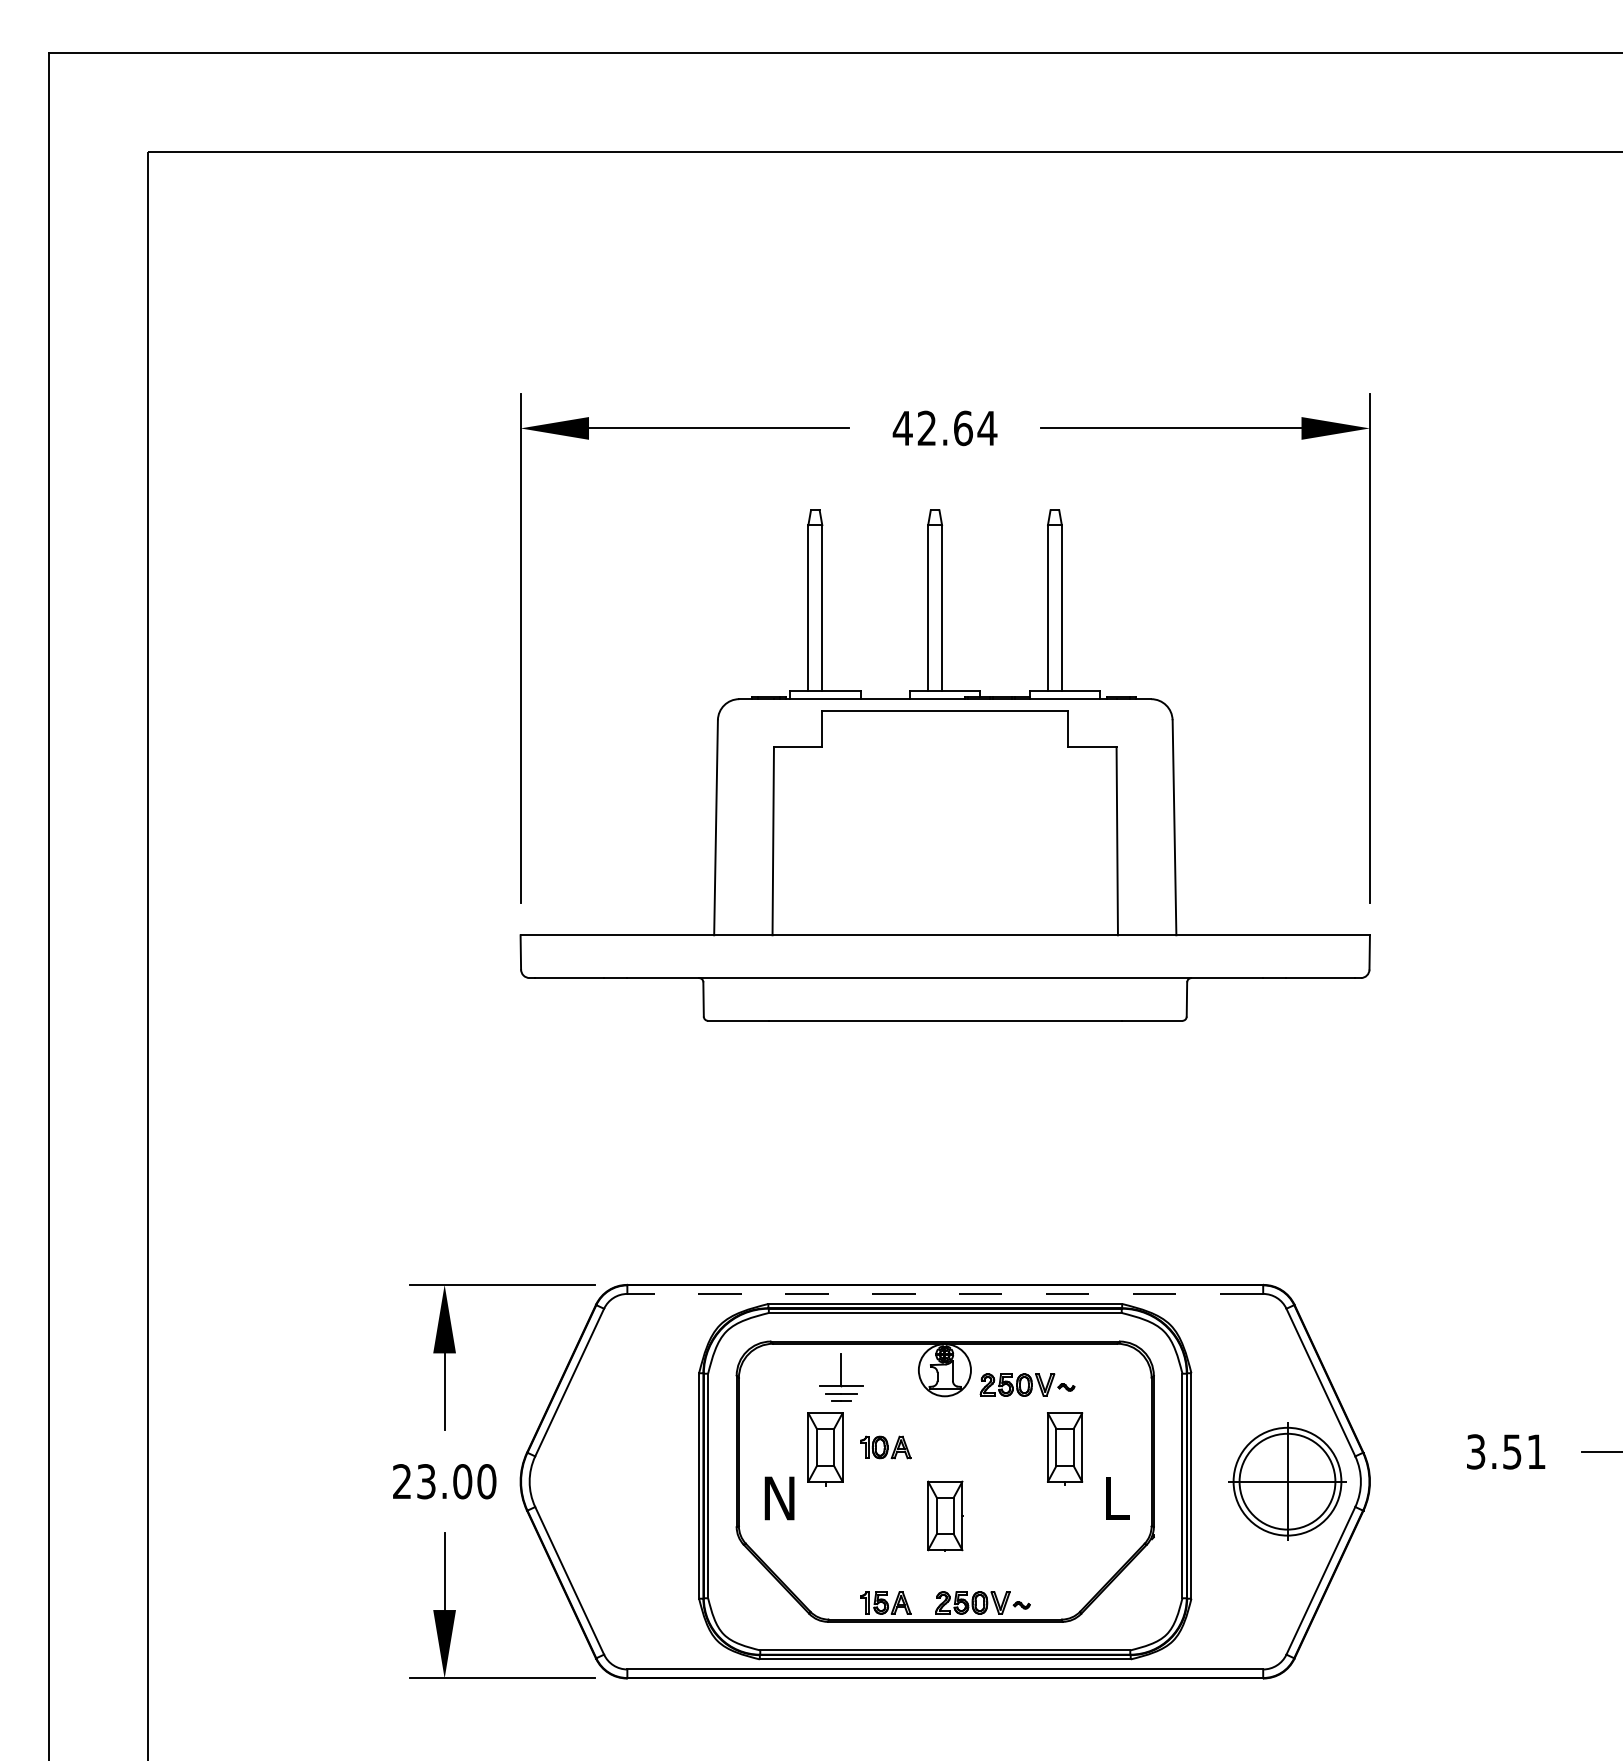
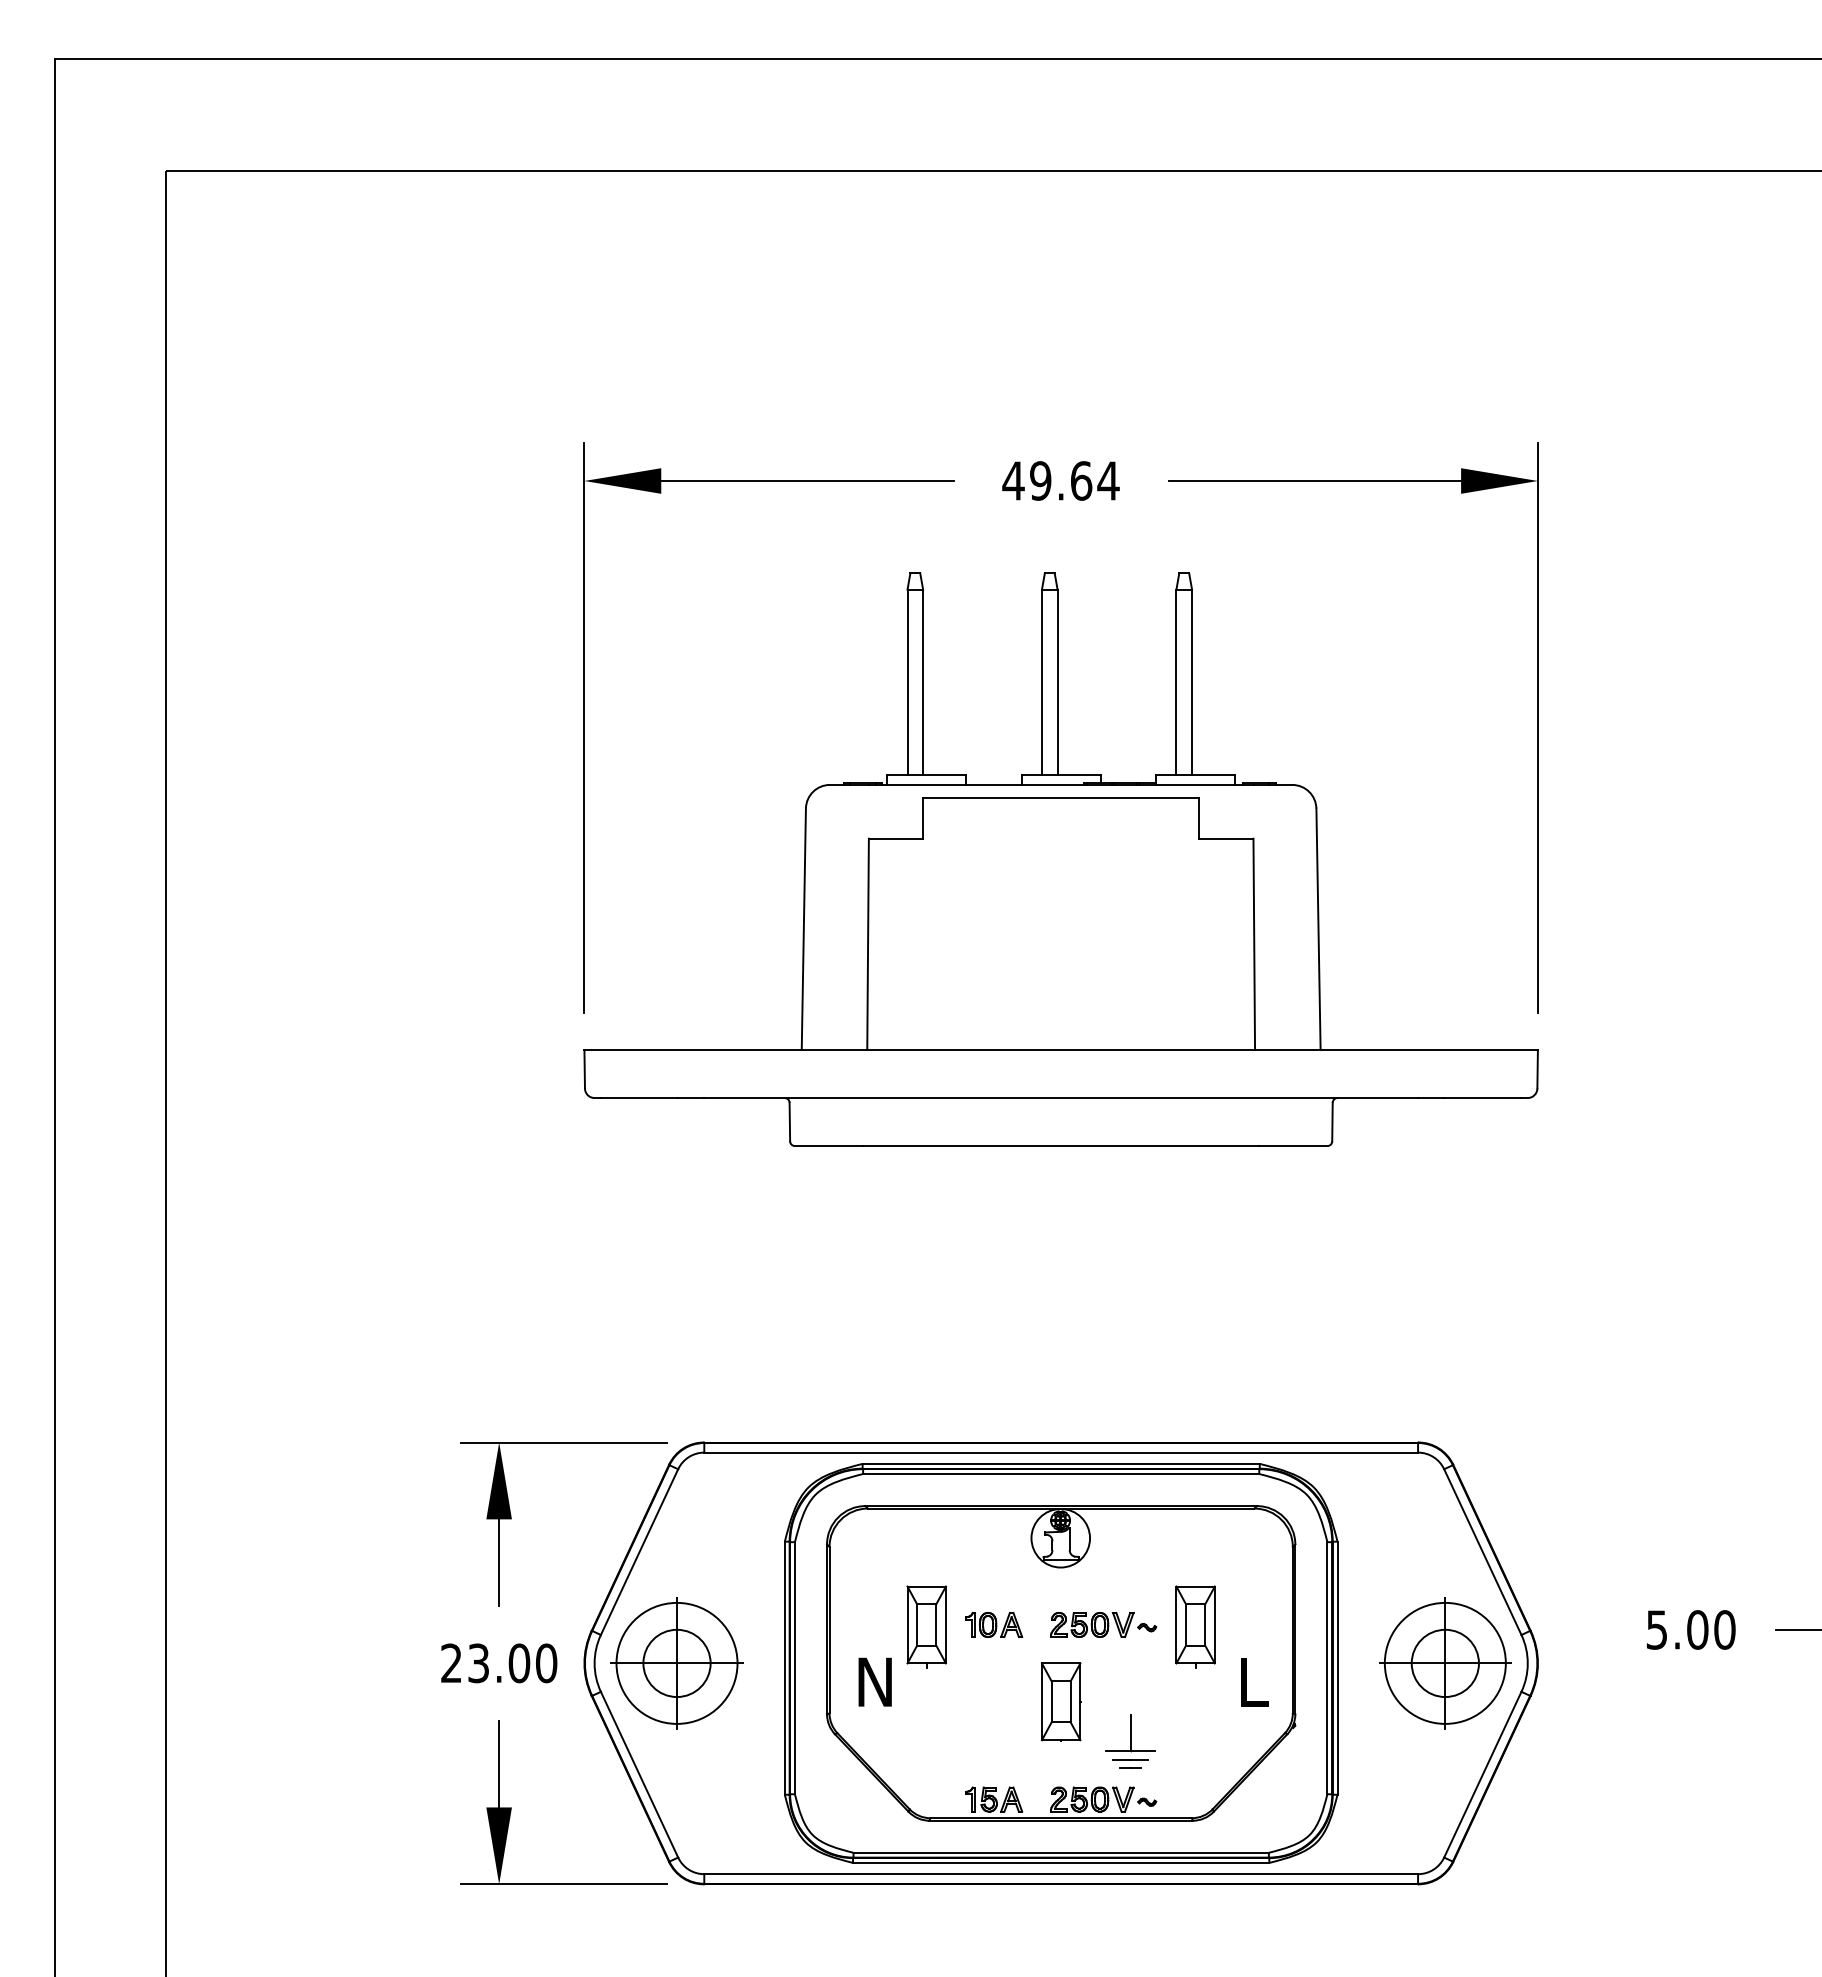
text: (926, 427) -> (1040, 480), 42.64 -> 49.64
line: (945, 1293) -> (1061, 1452), dashed -> solid
part: (841, 1377) -> (1130, 1741), moved
part: (1027, 1384) -> (1103, 1624), moved
text: (1506, 1451) -> (1691, 1629), 3.51 -> 5.00
part: (602, 1481) -> (676, 1663), added
circle: (1286, 1481) -> (1444, 1663), size x0.62

